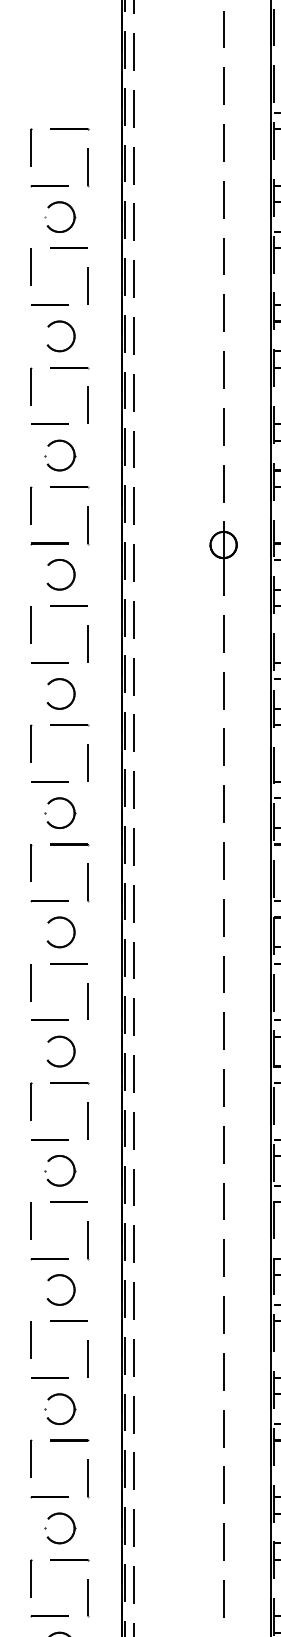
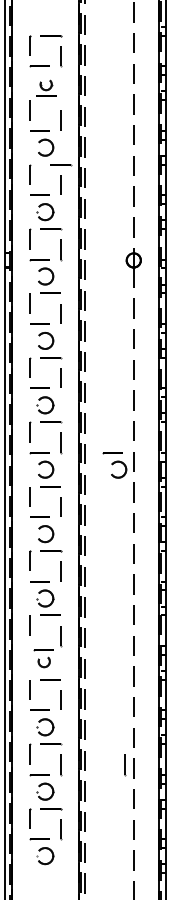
part: (65, 224) -> (48, 87), size x0.7
line: (71, 369) -> (61, 165), moved
part: (187, 924) -> (114, 465), added
part: (52, 1281) -> (41, 658), size x0.7
line: (208, 1479) -> (125, 765), added

